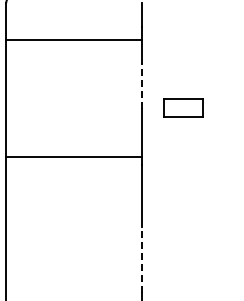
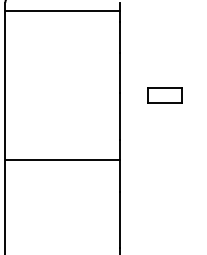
line: (73, 40) -> (62, 11), moved
line: (141, 85) -> (120, 72), dashed -> solid
part: (183, 107) -> (164, 95), moved
line: (73, 156) -> (62, 159), moved
line: (141, 259) -> (120, 219), dashed -> solid

